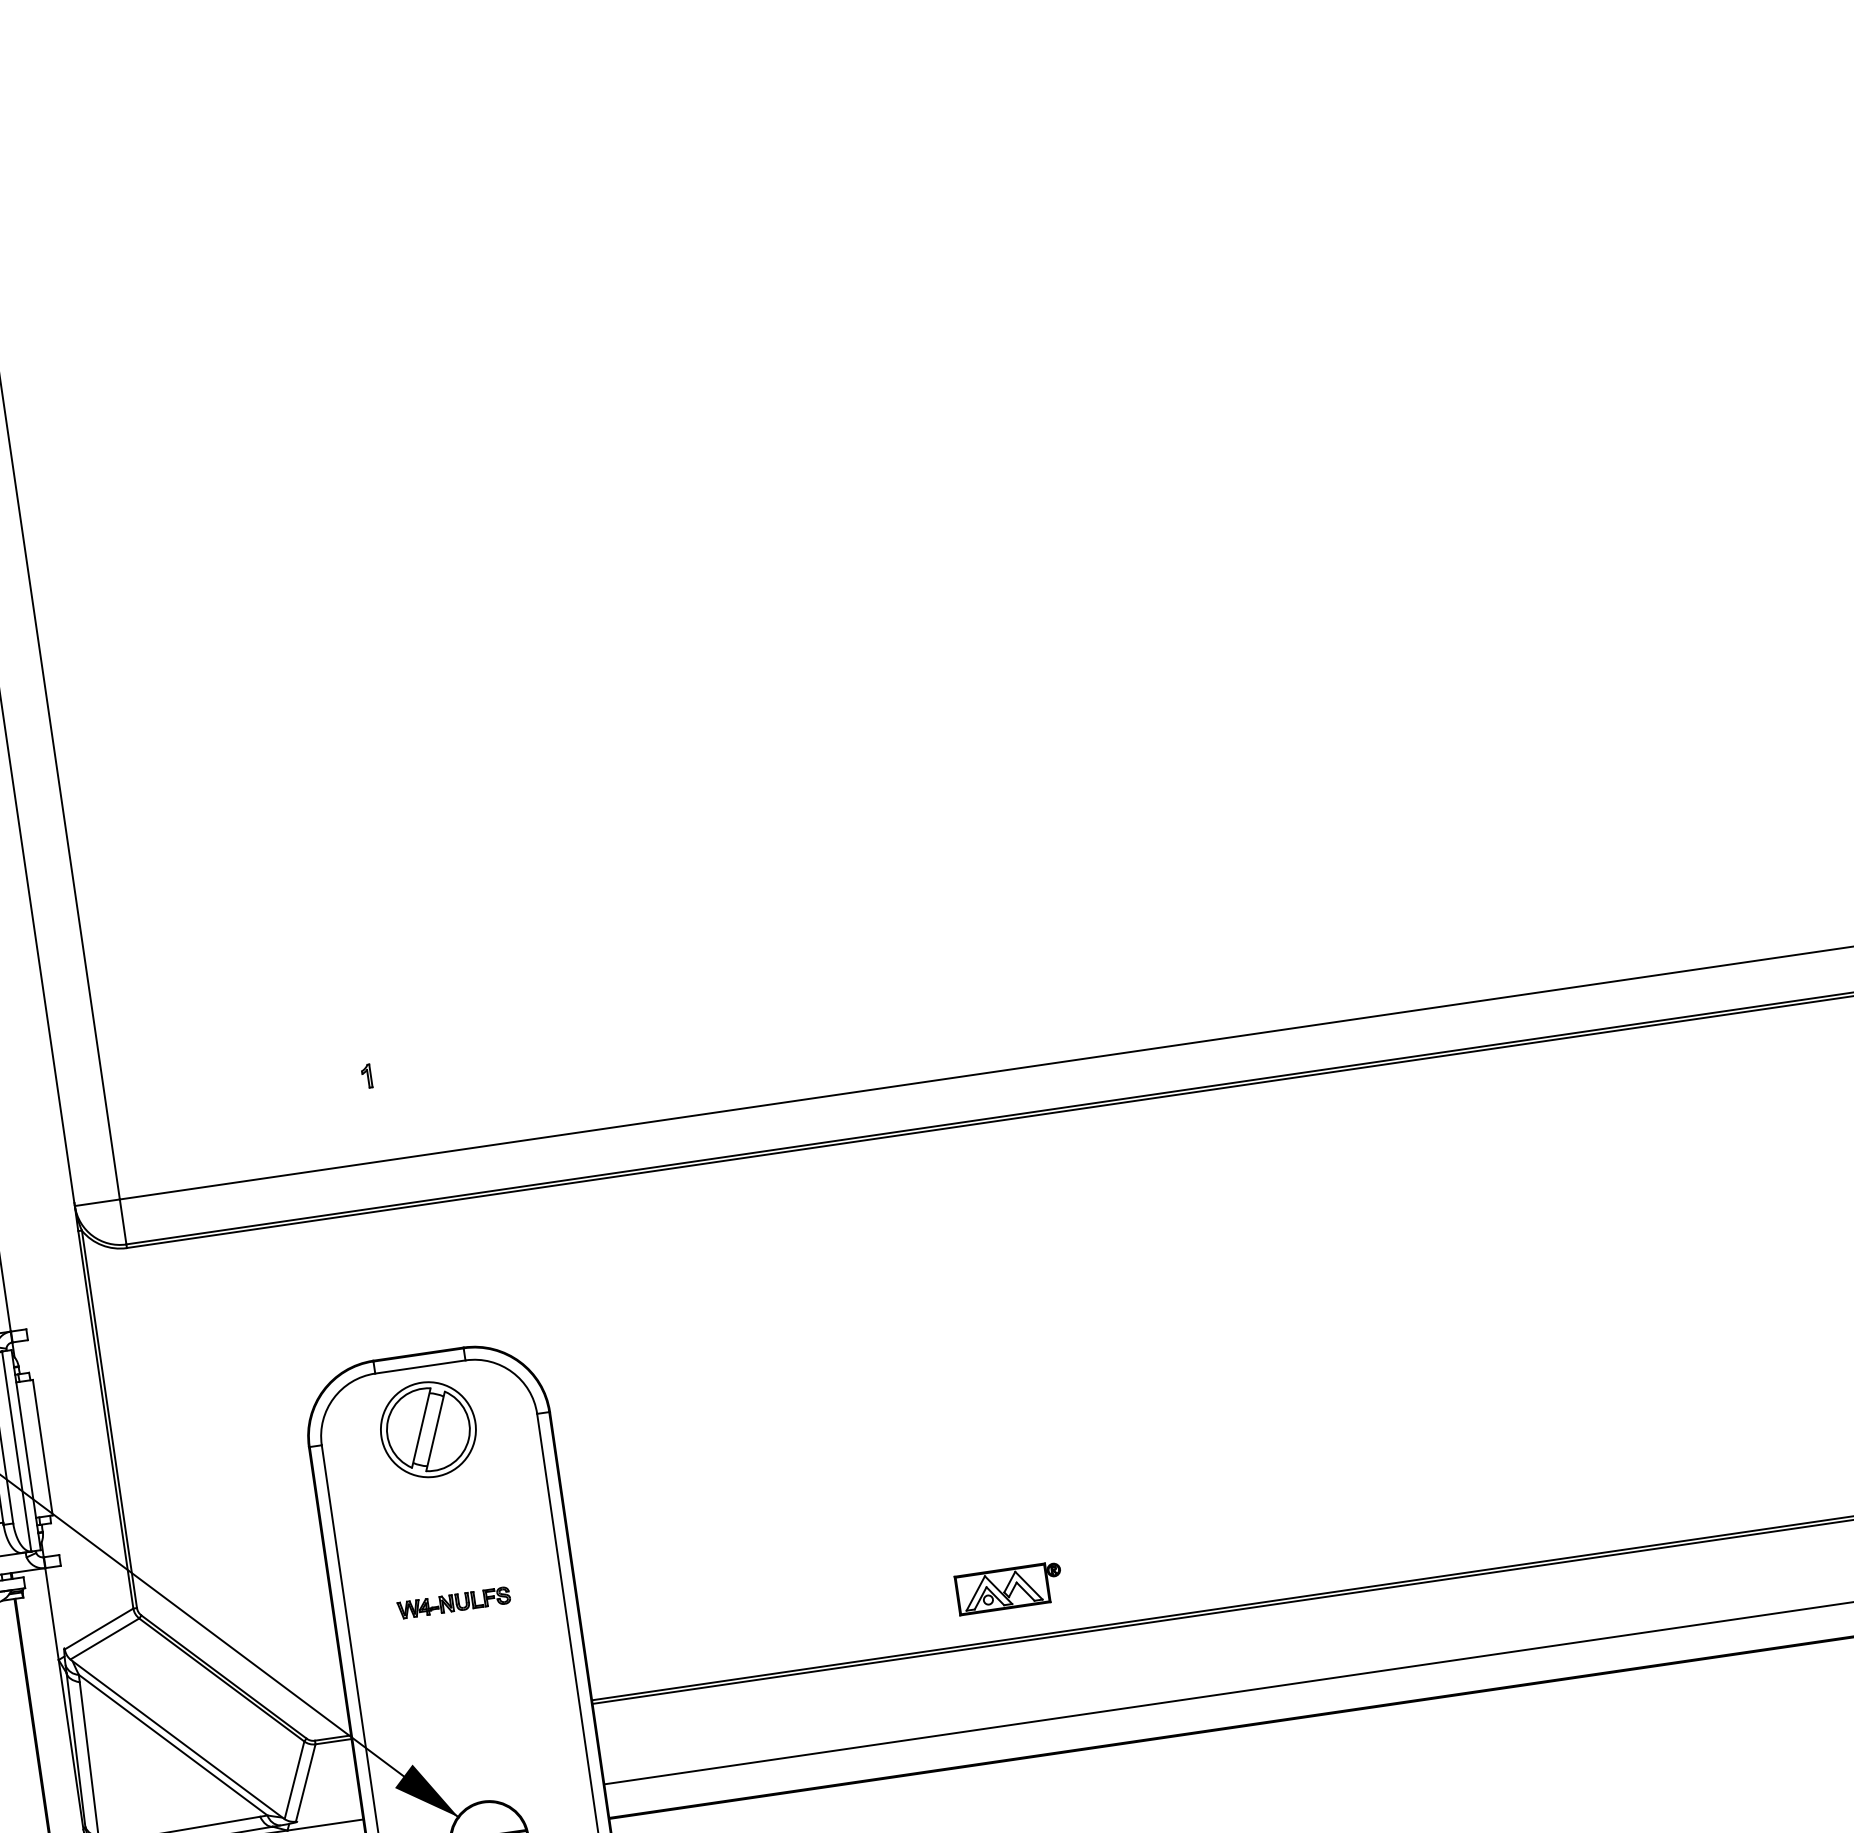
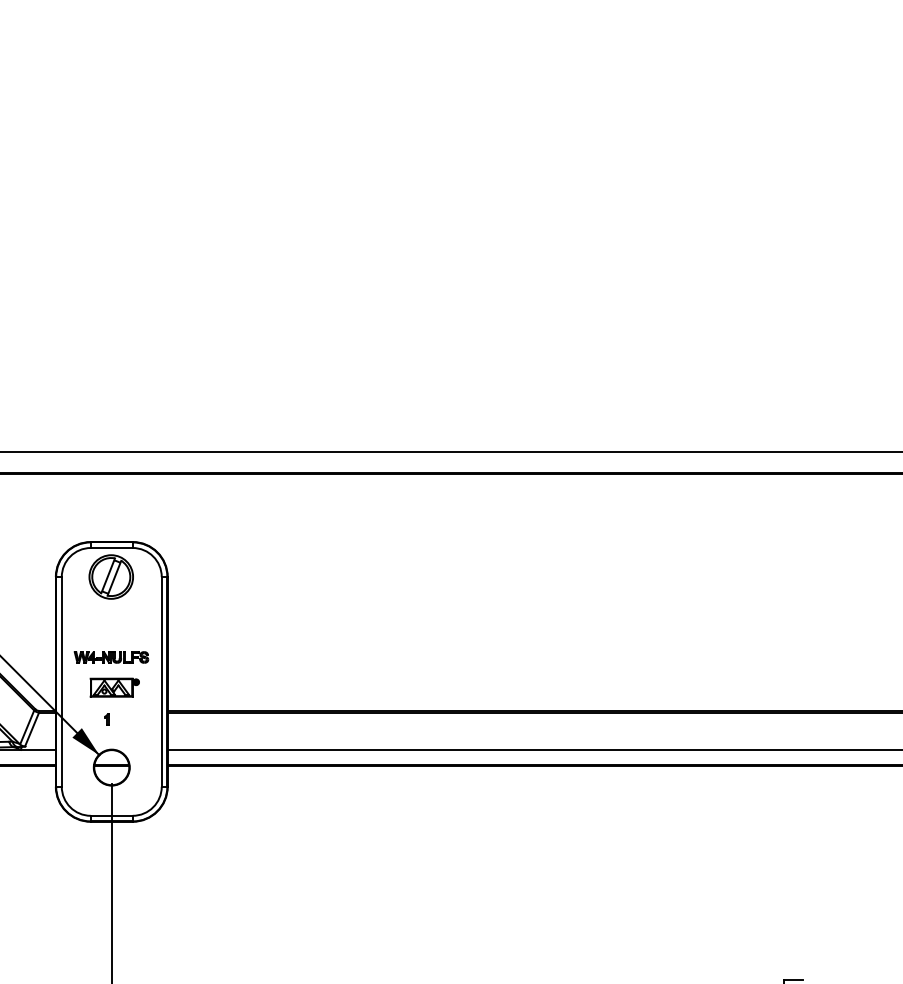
part: (366, 1076) -> (106, 719), moved
part: (1008, 1588) -> (114, 687), moved
part: (454, 1603) -> (111, 657), size x1.43

